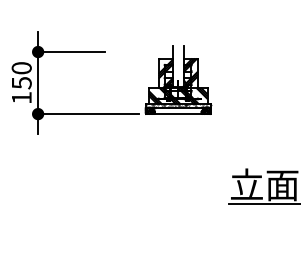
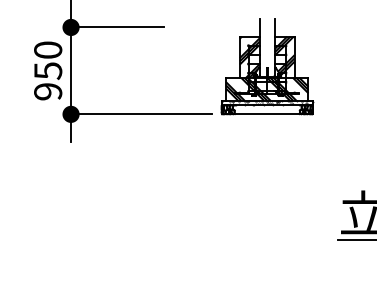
text: (21, 98) -> (47, 92), 150 -> 950

